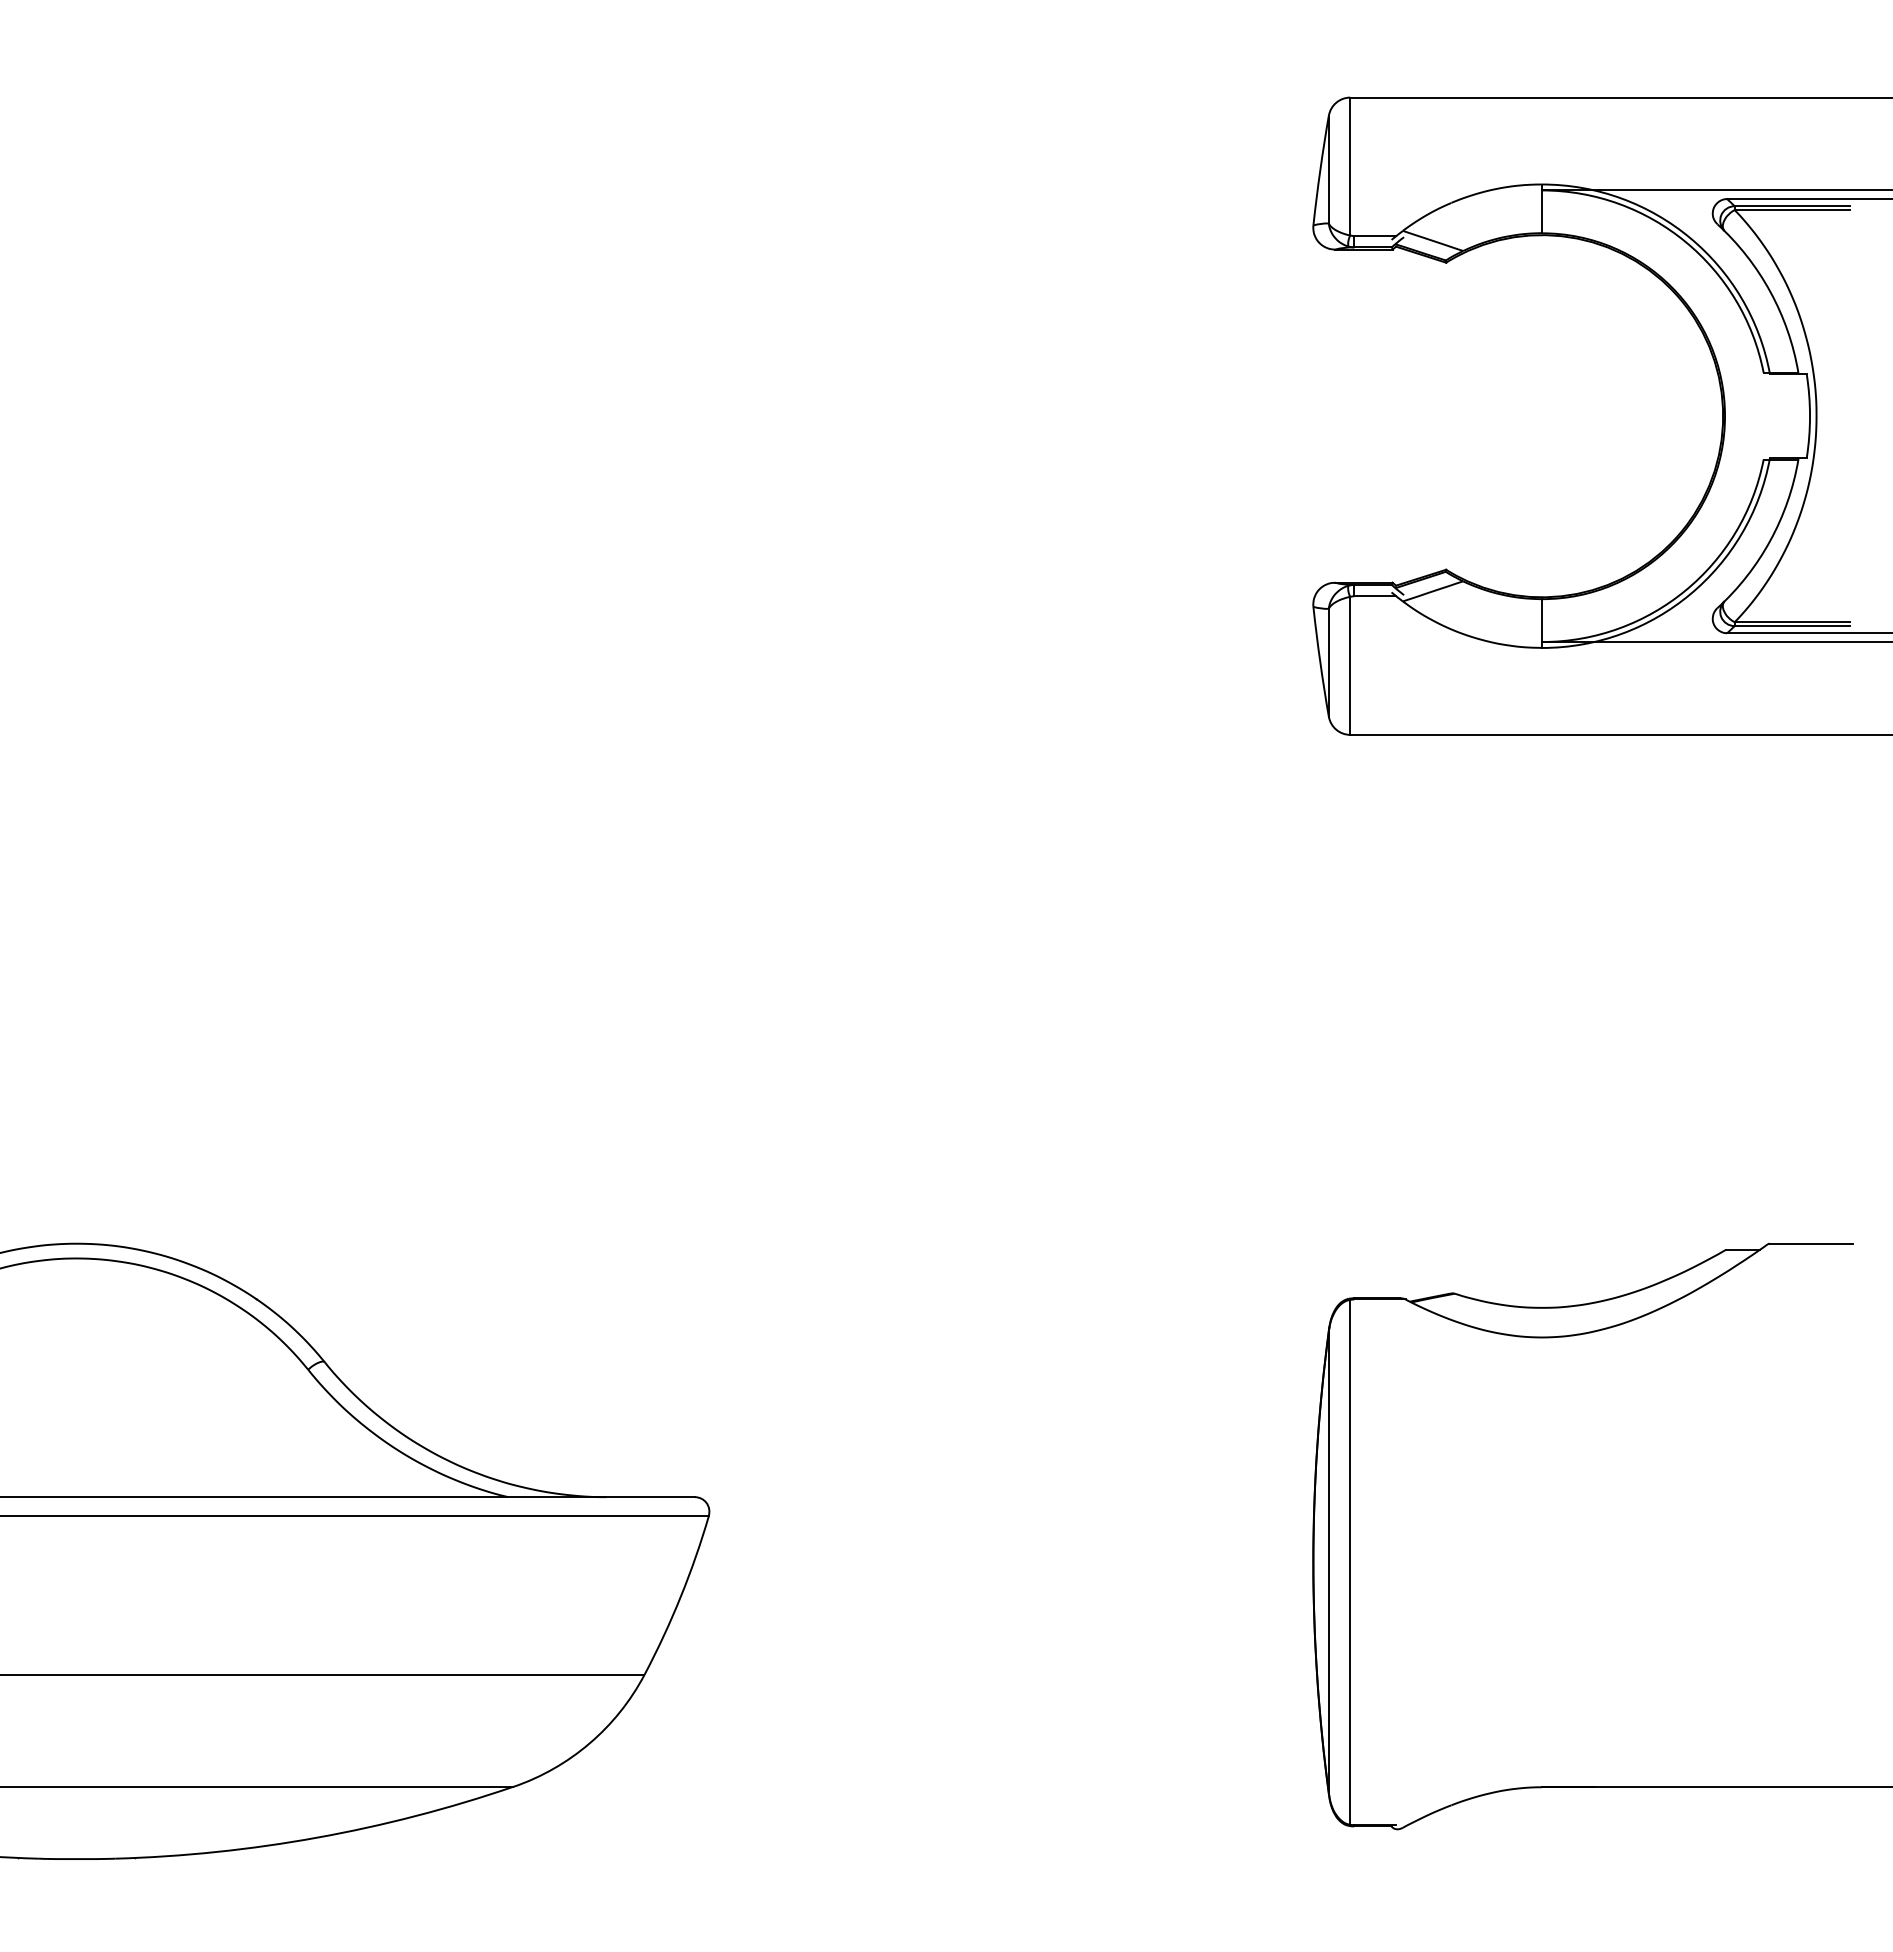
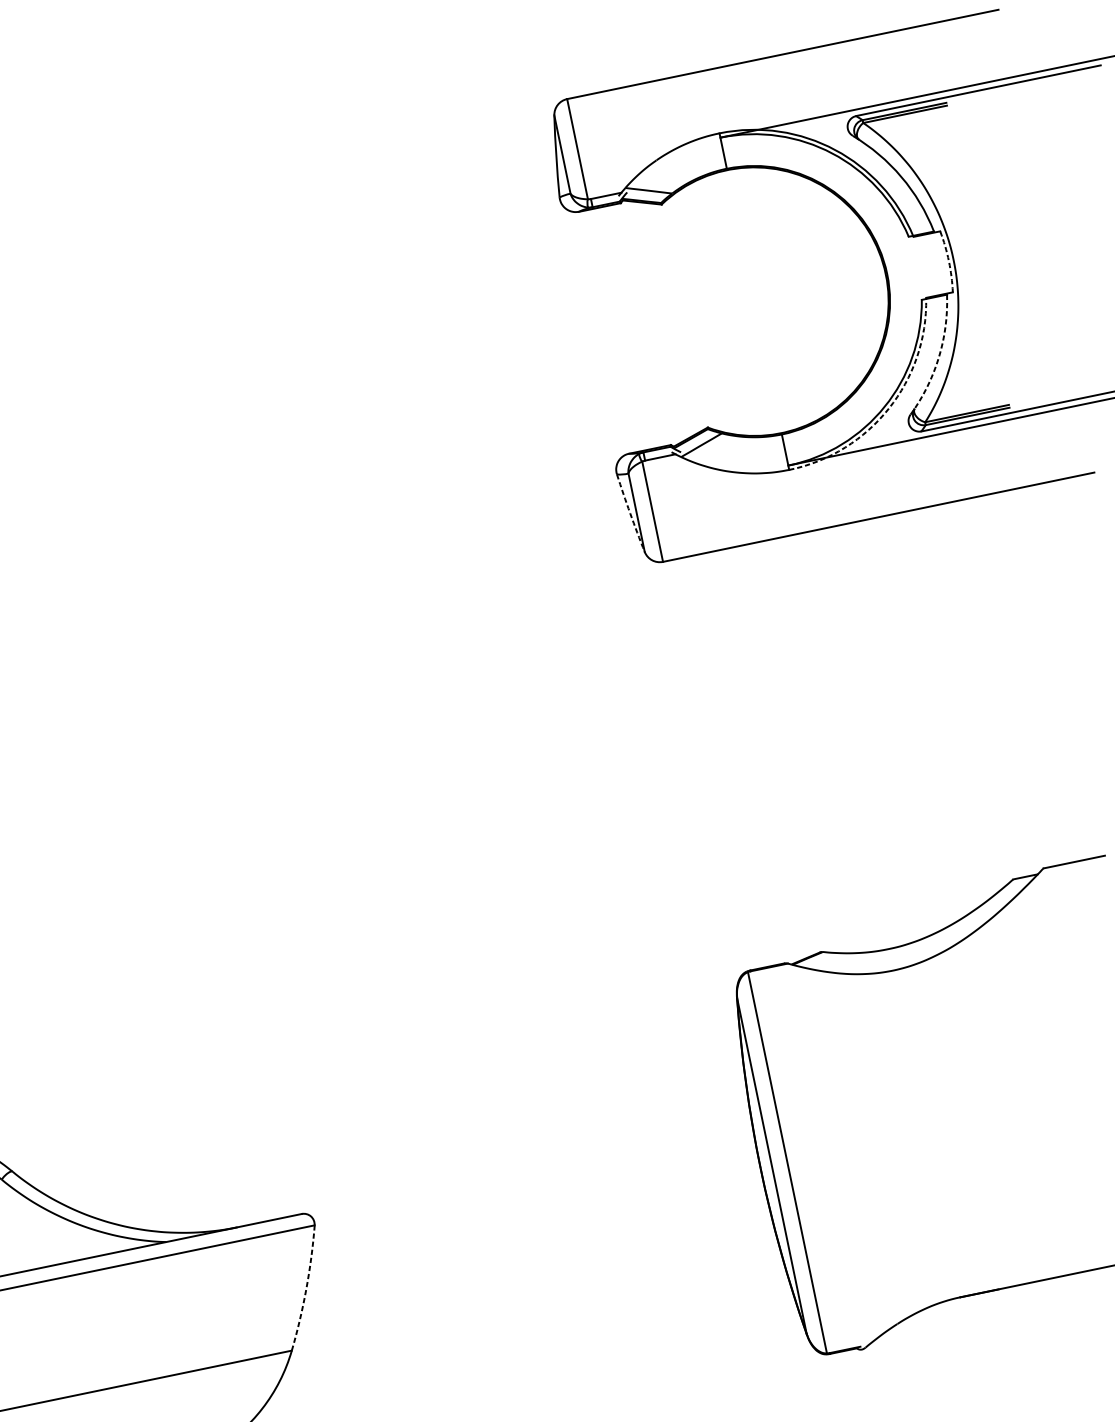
arc: (1810, 416) -> (949, 261), solid -> dashed
arc: (1770, 540) -> (938, 357), solid -> dashed
arc: (1690, 594) -> (888, 408), solid -> dashed
arc: (1320, 661) -> (630, 513), solid -> dashed
arc: (680, 1596) -> (306, 1288), solid -> dashed

